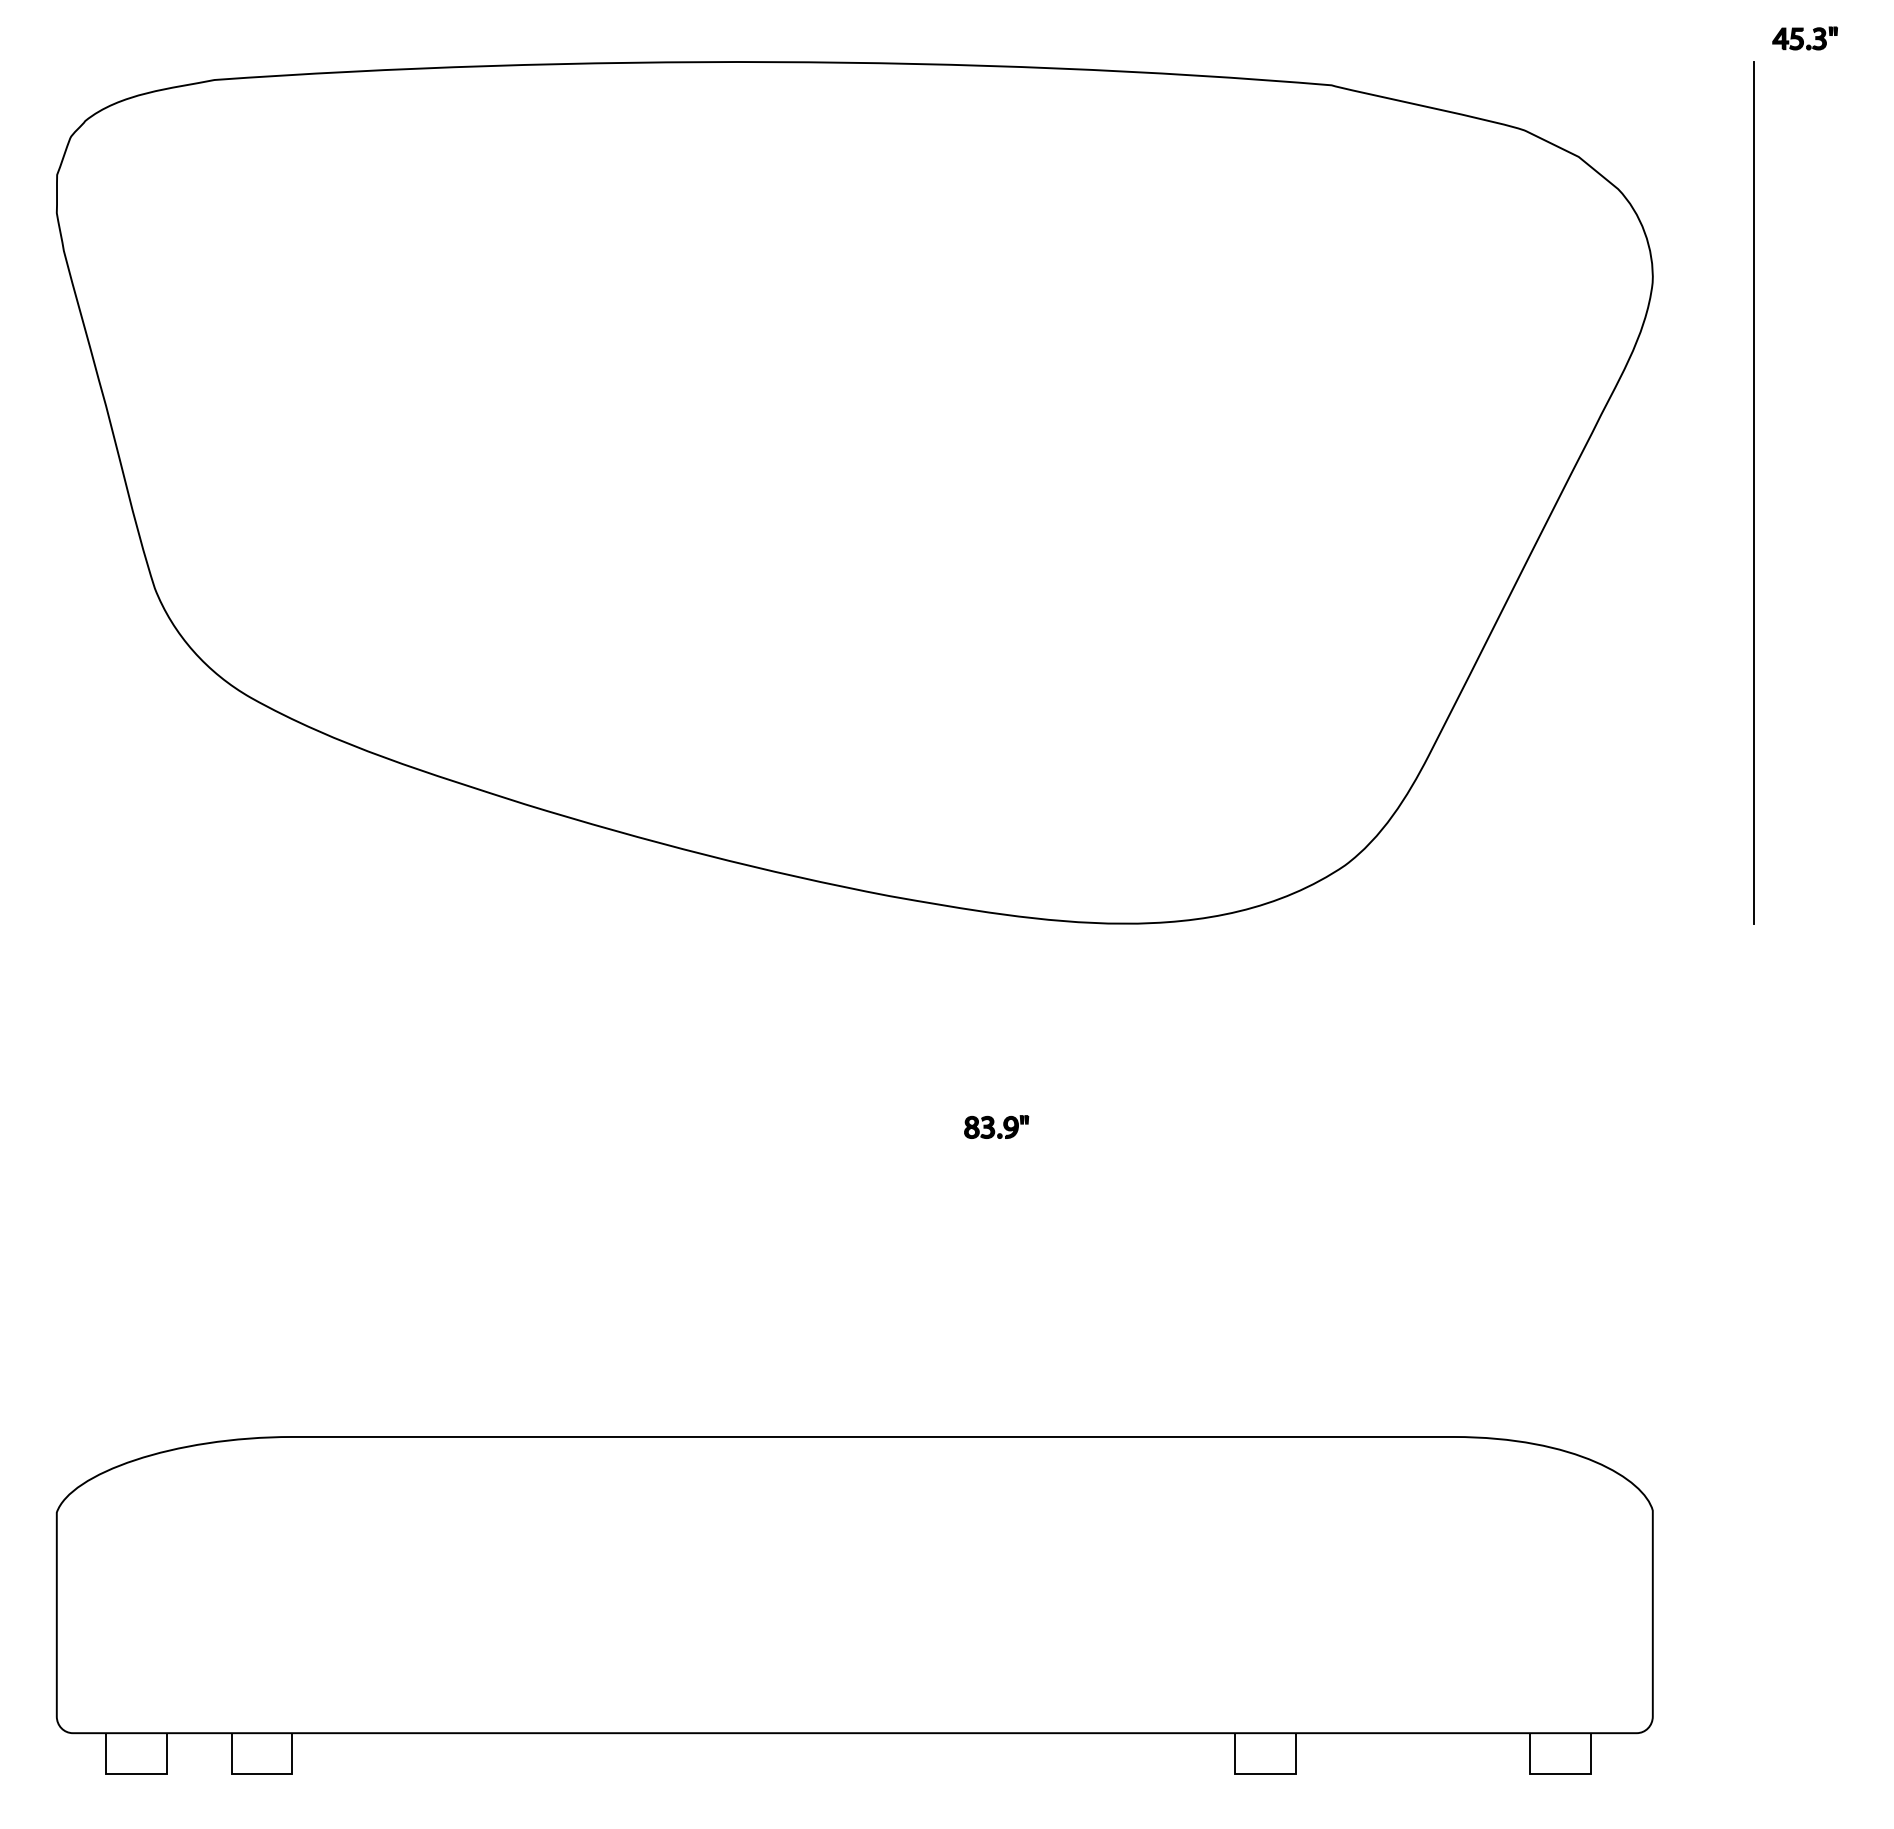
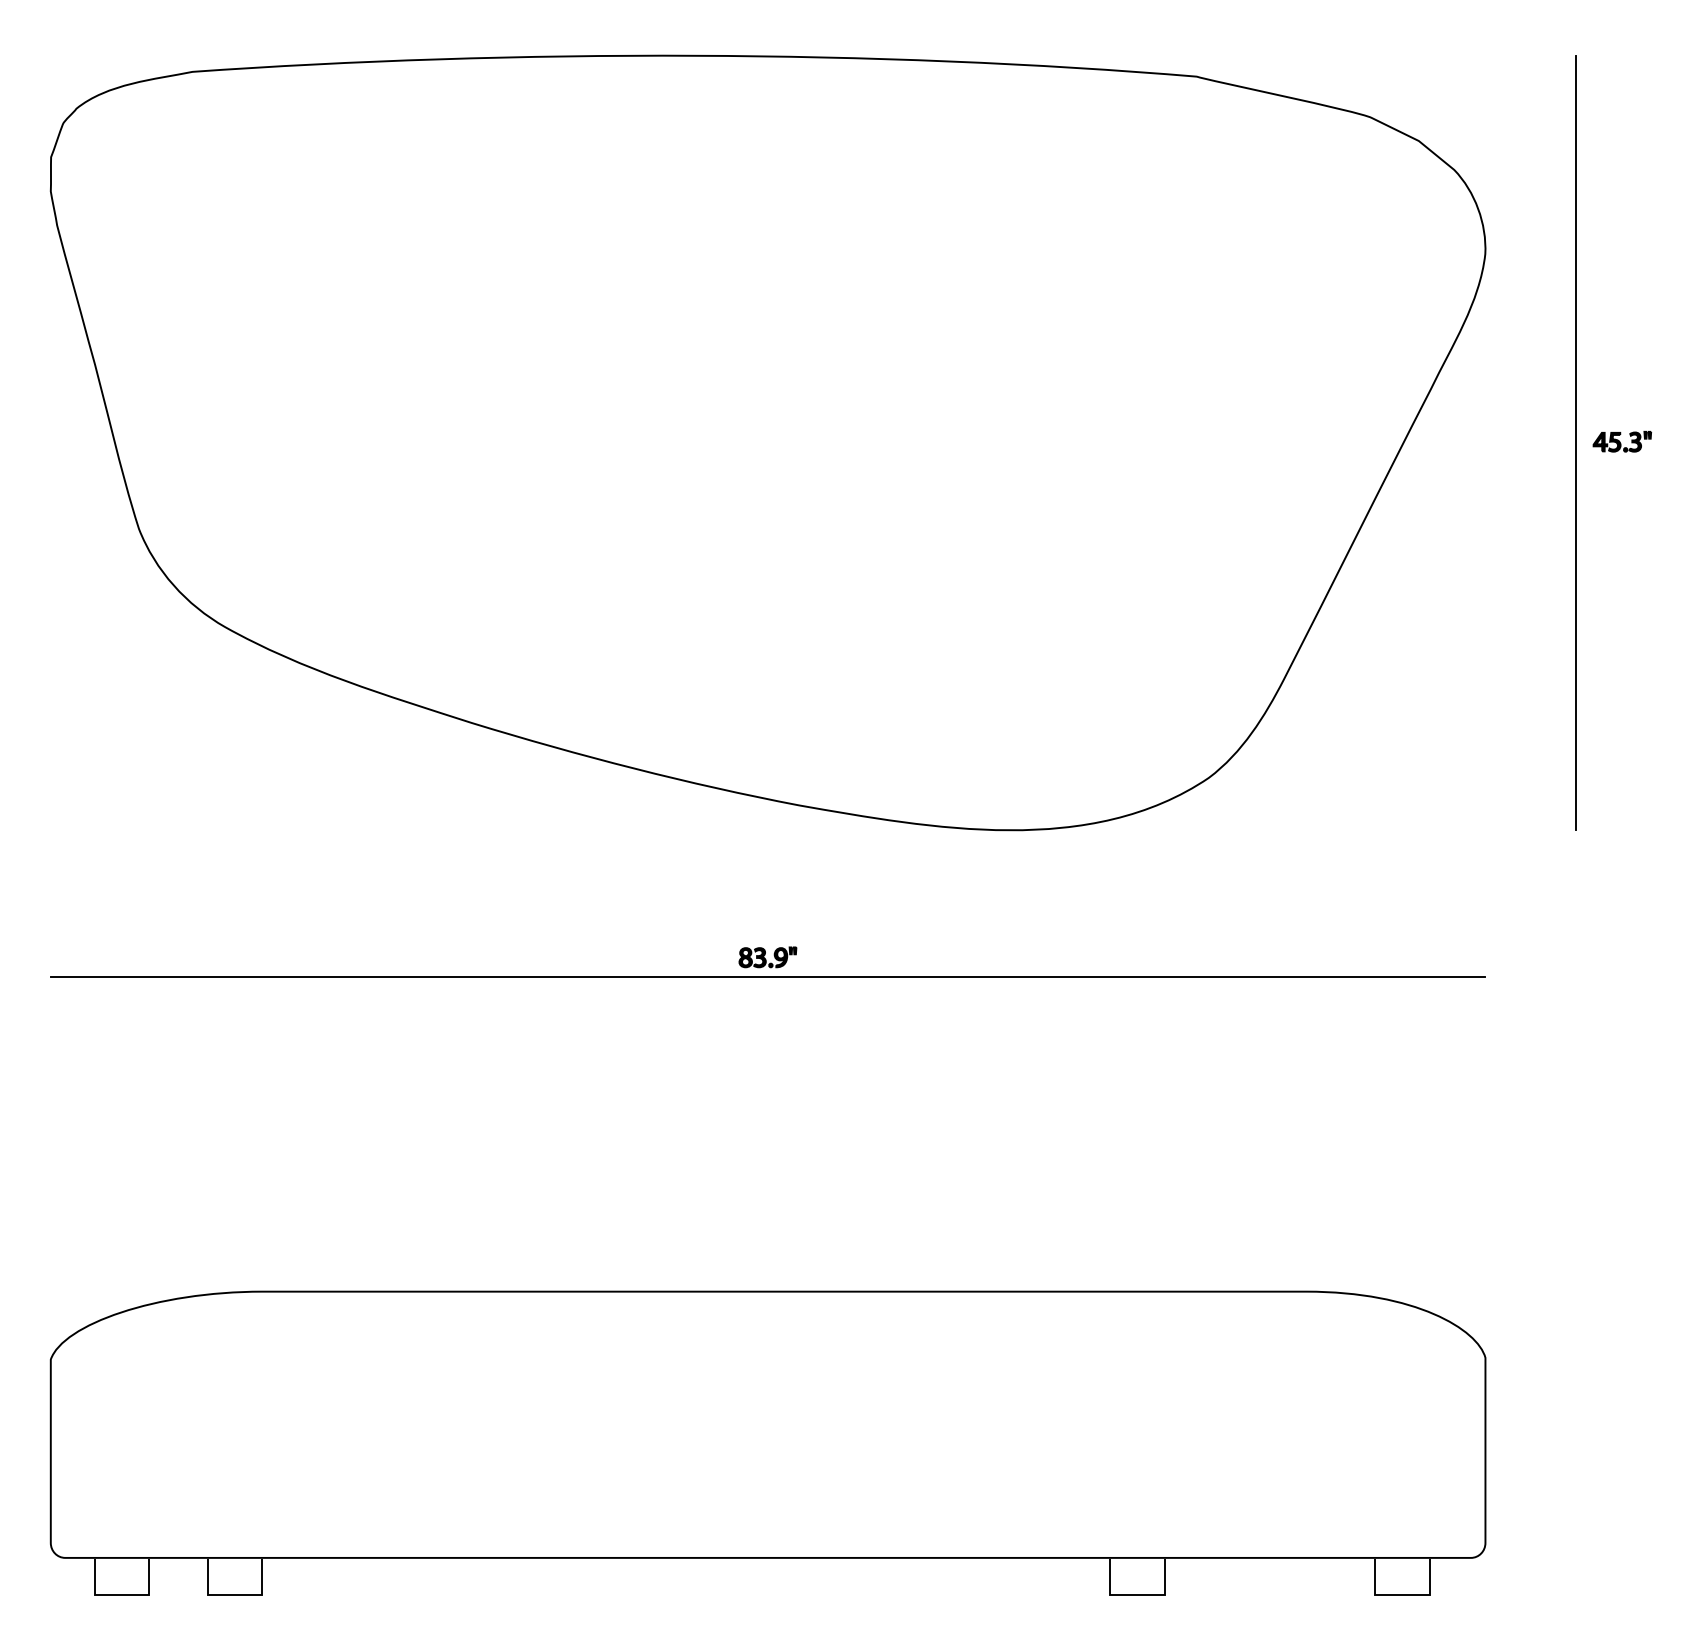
part: (1804, 38) -> (1621, 441), moved
line: (854, 1086) -> (767, 976), added
part: (996, 1126) -> (767, 956), moved

